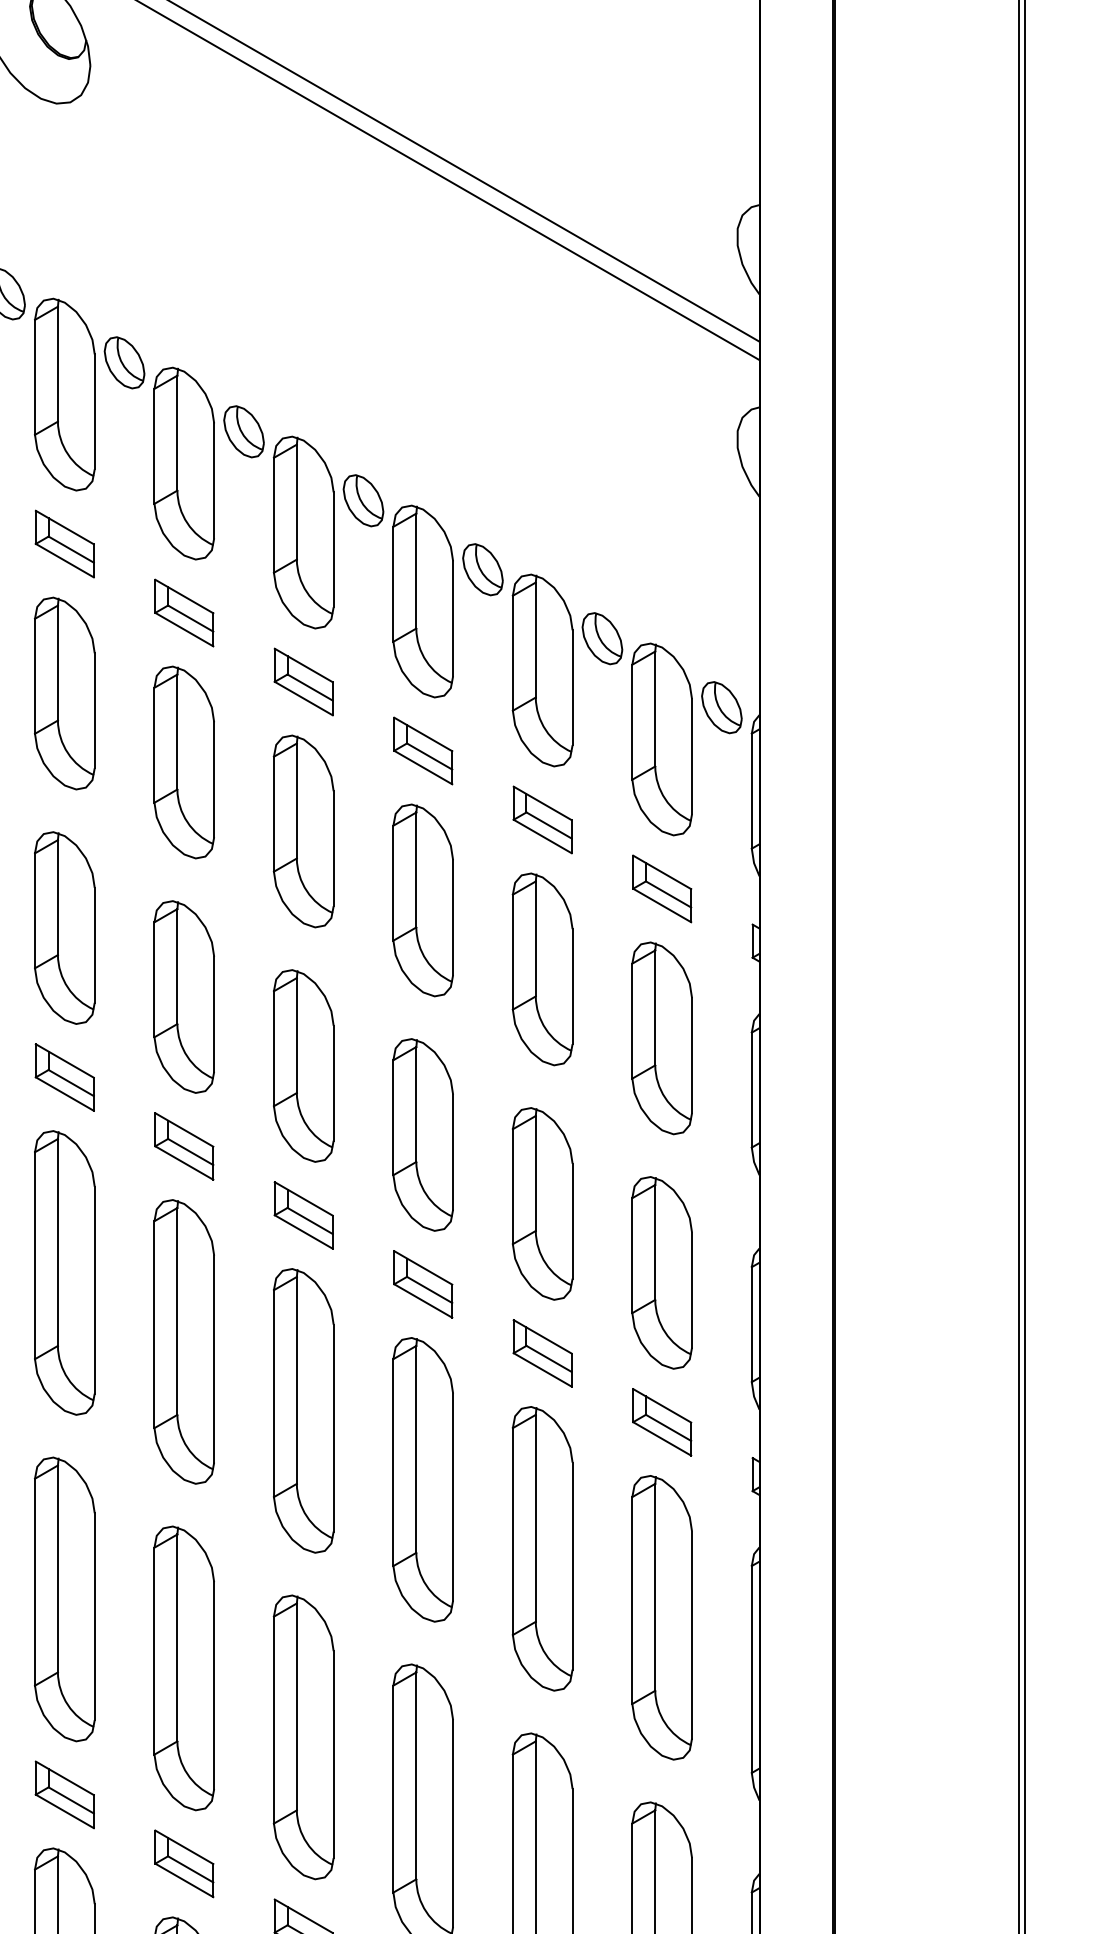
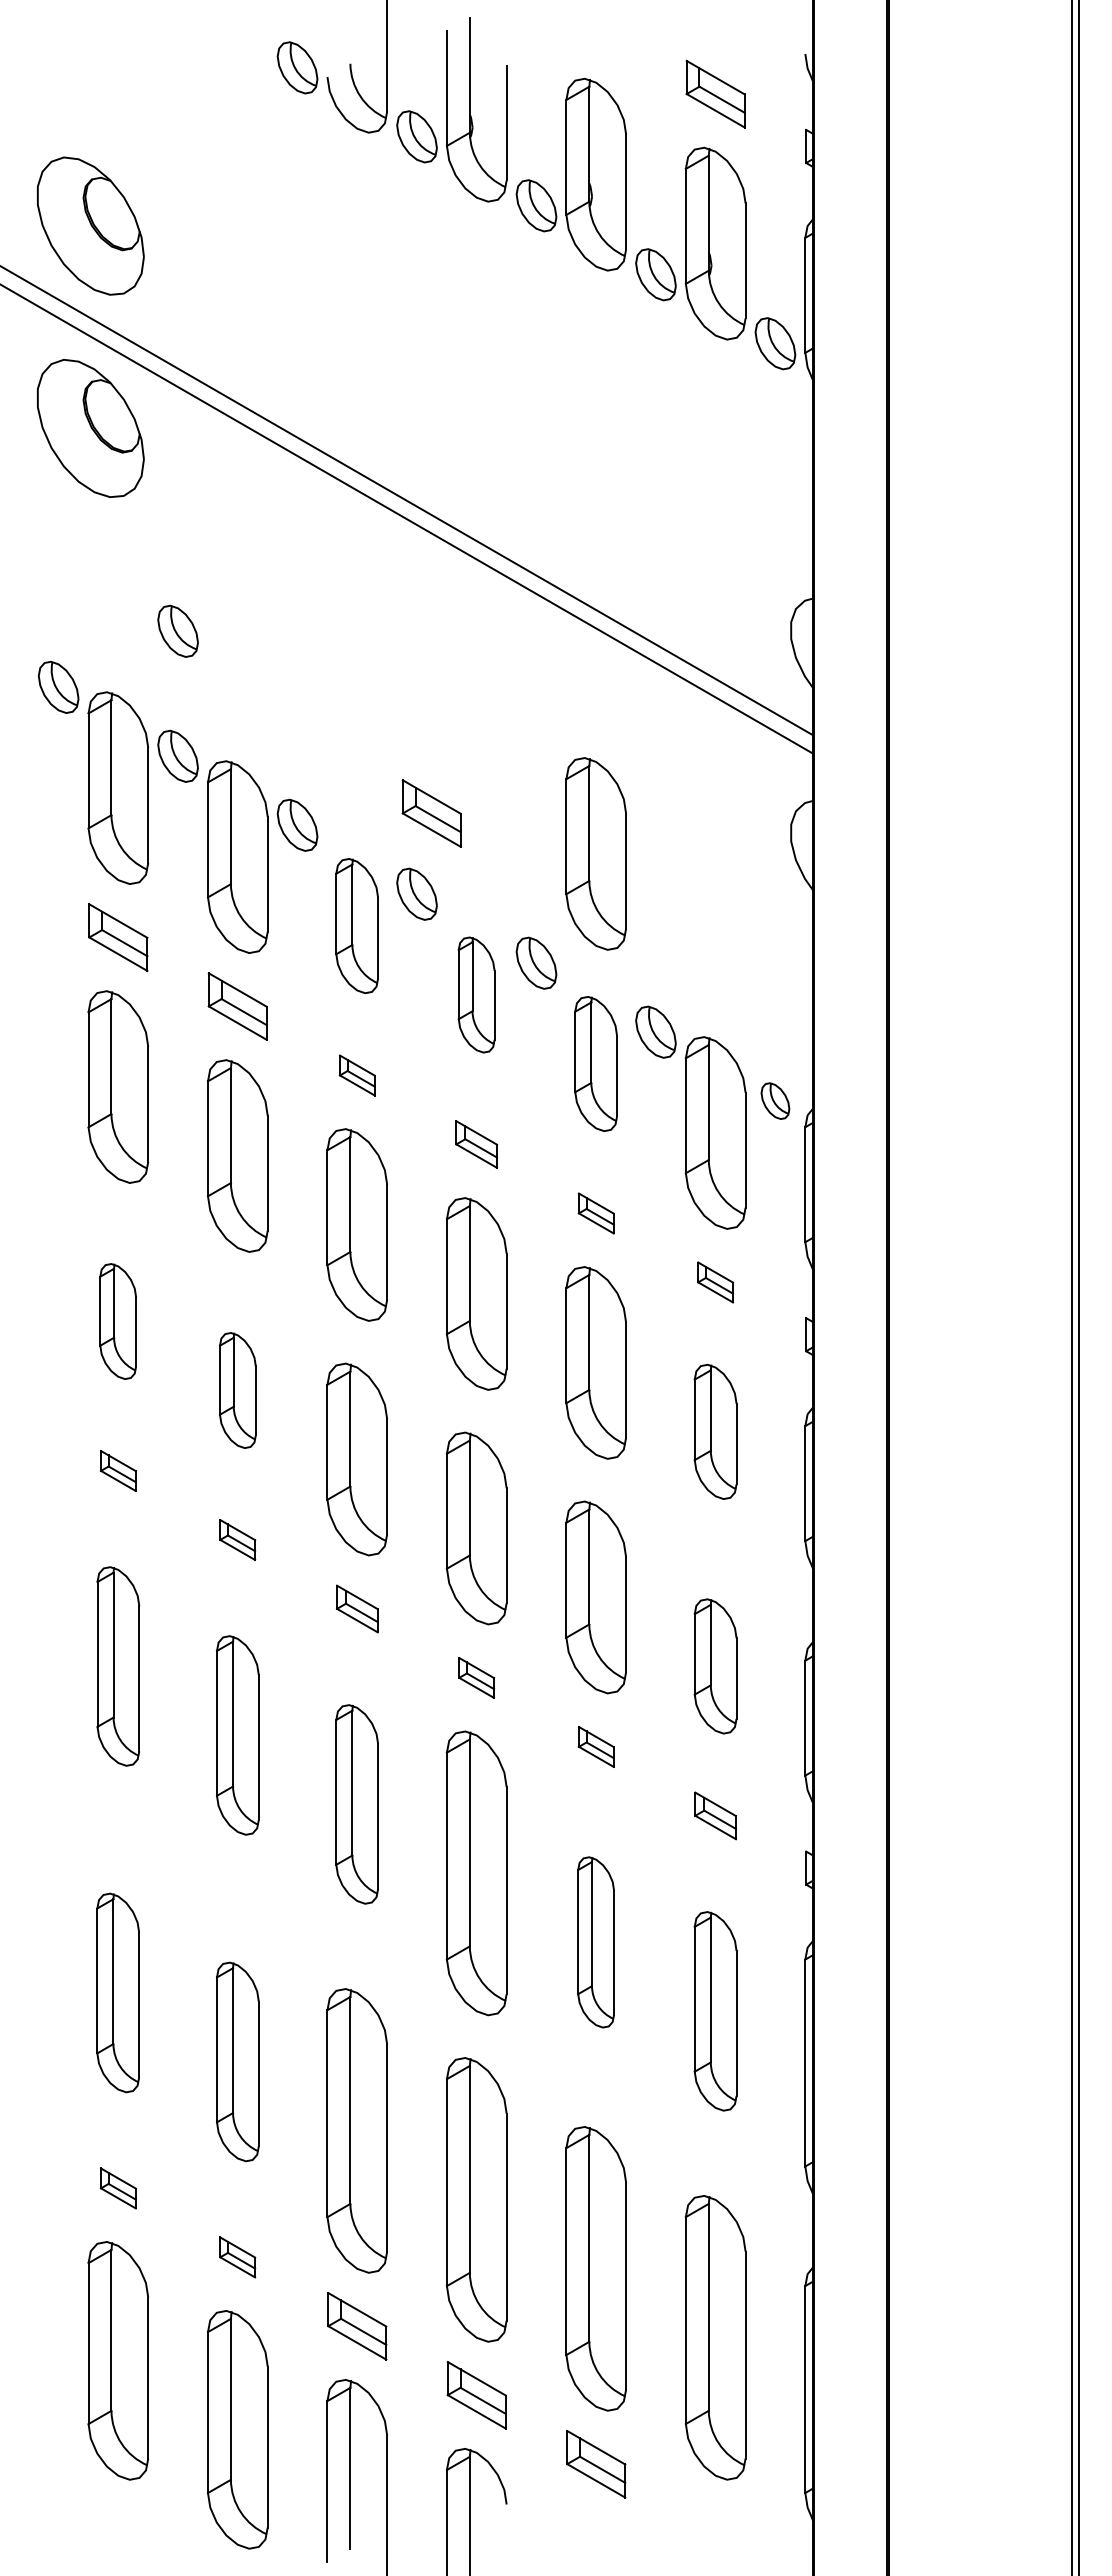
part: (123, 236) -> (177, 630), added
part: (377, 419) -> (431, 813), added
part: (541, 459) -> (595, 853), added
part: (302, 531) -> (356, 925), size x0.7
part: (422, 600) -> (476, 994), size x0.6
part: (541, 669) -> (595, 1063), size x0.7
part: (303, 681) -> (357, 1075), size x0.6
part: (721, 706) -> (775, 1100), size x0.7
part: (422, 750) -> (476, 1144), size x0.7
part: (542, 819) -> (596, 1213), size x0.6
part: (661, 888) -> (715, 1282), size x0.6
part: (63, 927) -> (117, 1321), size x0.6
part: (183, 996) -> (237, 1390), size x0.6
part: (661, 1037) -> (715, 1431), size x0.7
part: (64, 1076) -> (118, 1470), size x0.6
part: (183, 1145) -> (237, 1539), size x0.6
part: (303, 1214) -> (357, 1608), size x0.7
part: (64, 1272) -> (118, 1666), size x0.7
part: (661, 1272) -> (715, 1666), size x0.7
part: (422, 1283) -> (476, 1677), size x0.6
part: (183, 1341) -> (237, 1735), size x0.7
part: (542, 1352) -> (596, 1746), size x0.6
part: (302, 1410) -> (356, 1804), size x0.7
part: (661, 1421) -> (715, 1815), size x0.7
part: (541, 1548) -> (595, 1942), size x0.6
part: (63, 1598) -> (117, 1992), size x0.7
part: (661, 1617) -> (715, 2011), size x0.7
part: (183, 1667) -> (237, 2061), size x0.7
part: (64, 1794) -> (118, 2188), size x0.6
part: (183, 1863) -> (237, 2257), size x0.6

